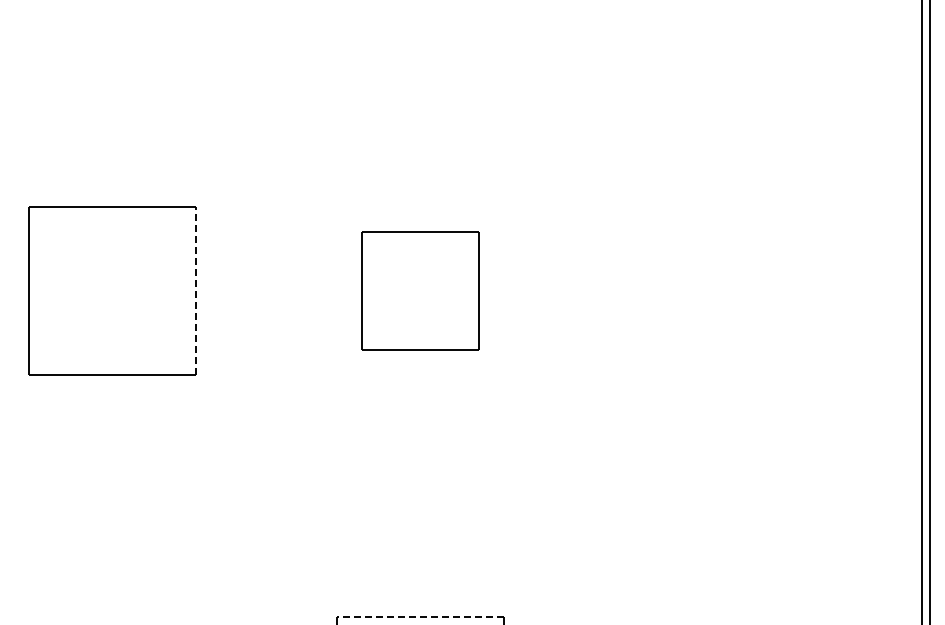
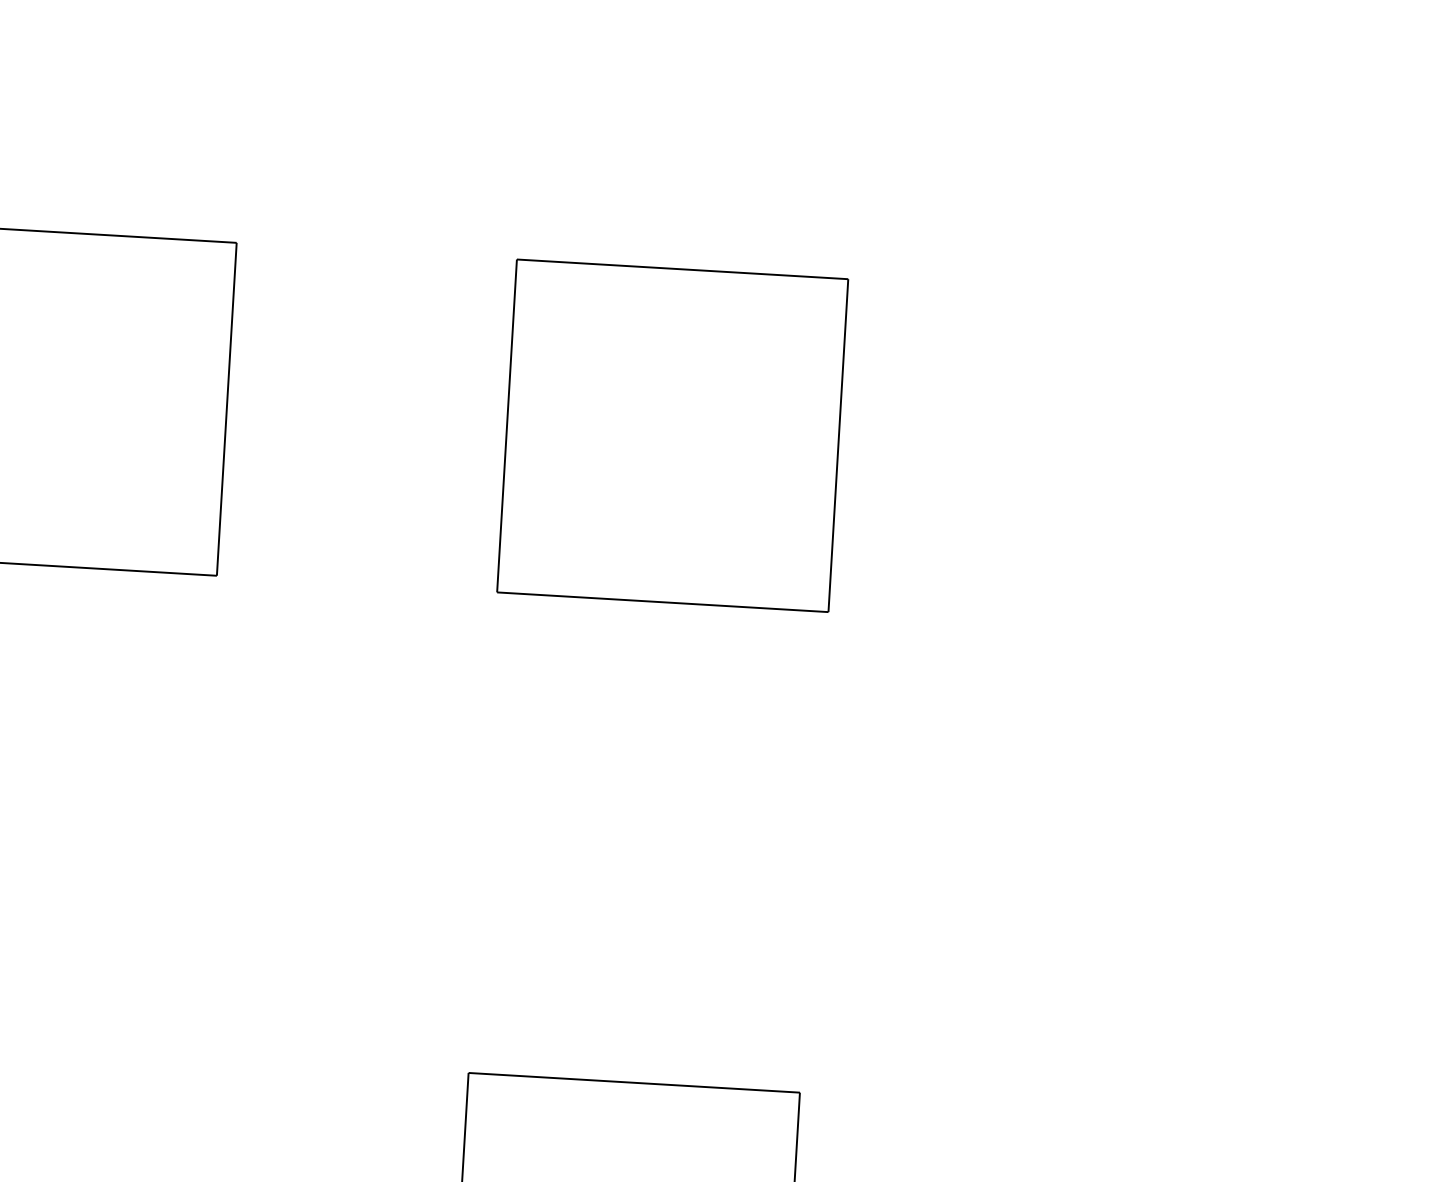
line: (196, 290) -> (227, 408), dashed -> solid
part: (420, 290) -> (671, 435), size x1.43
line: (420, 617) -> (633, 1083), dashed -> solid

